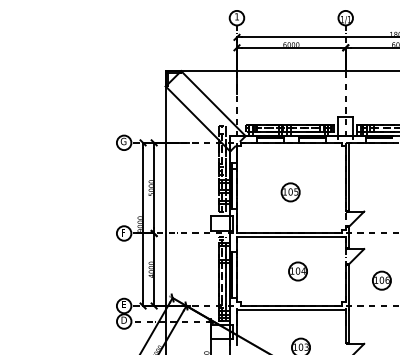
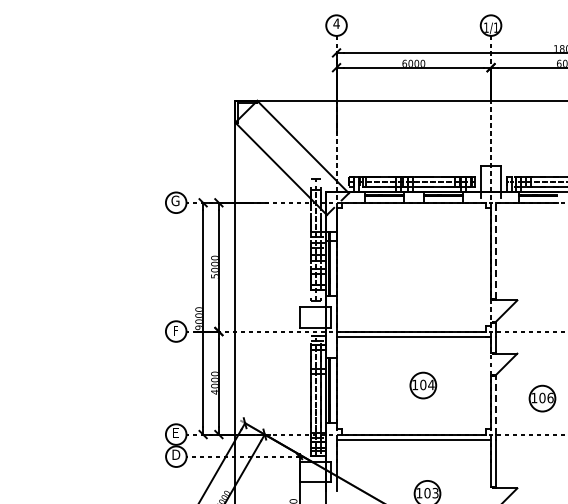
text: (236, 16) -> (336, 23), 1 -> 4
line: (349, 176) -> (496, 250), solid -> dashed
part: (290, 191) -> (412, 272), removed
line: (349, 284) -> (496, 404), solid -> dashed

